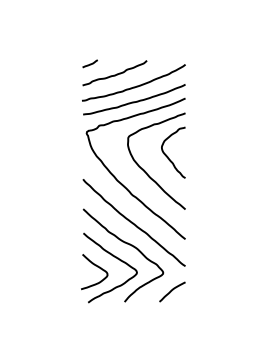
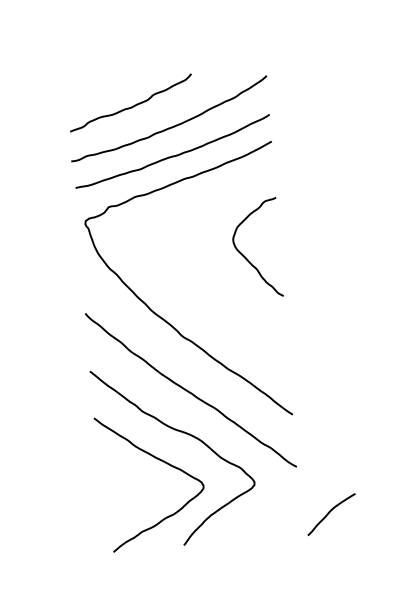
line: (89, 63) -> (80, 88), removed
curve: (145, 170) -> (204, 287), removed
curve: (97, 267) -> (126, 482), removed
curve: (172, 291) -> (331, 513), moved

